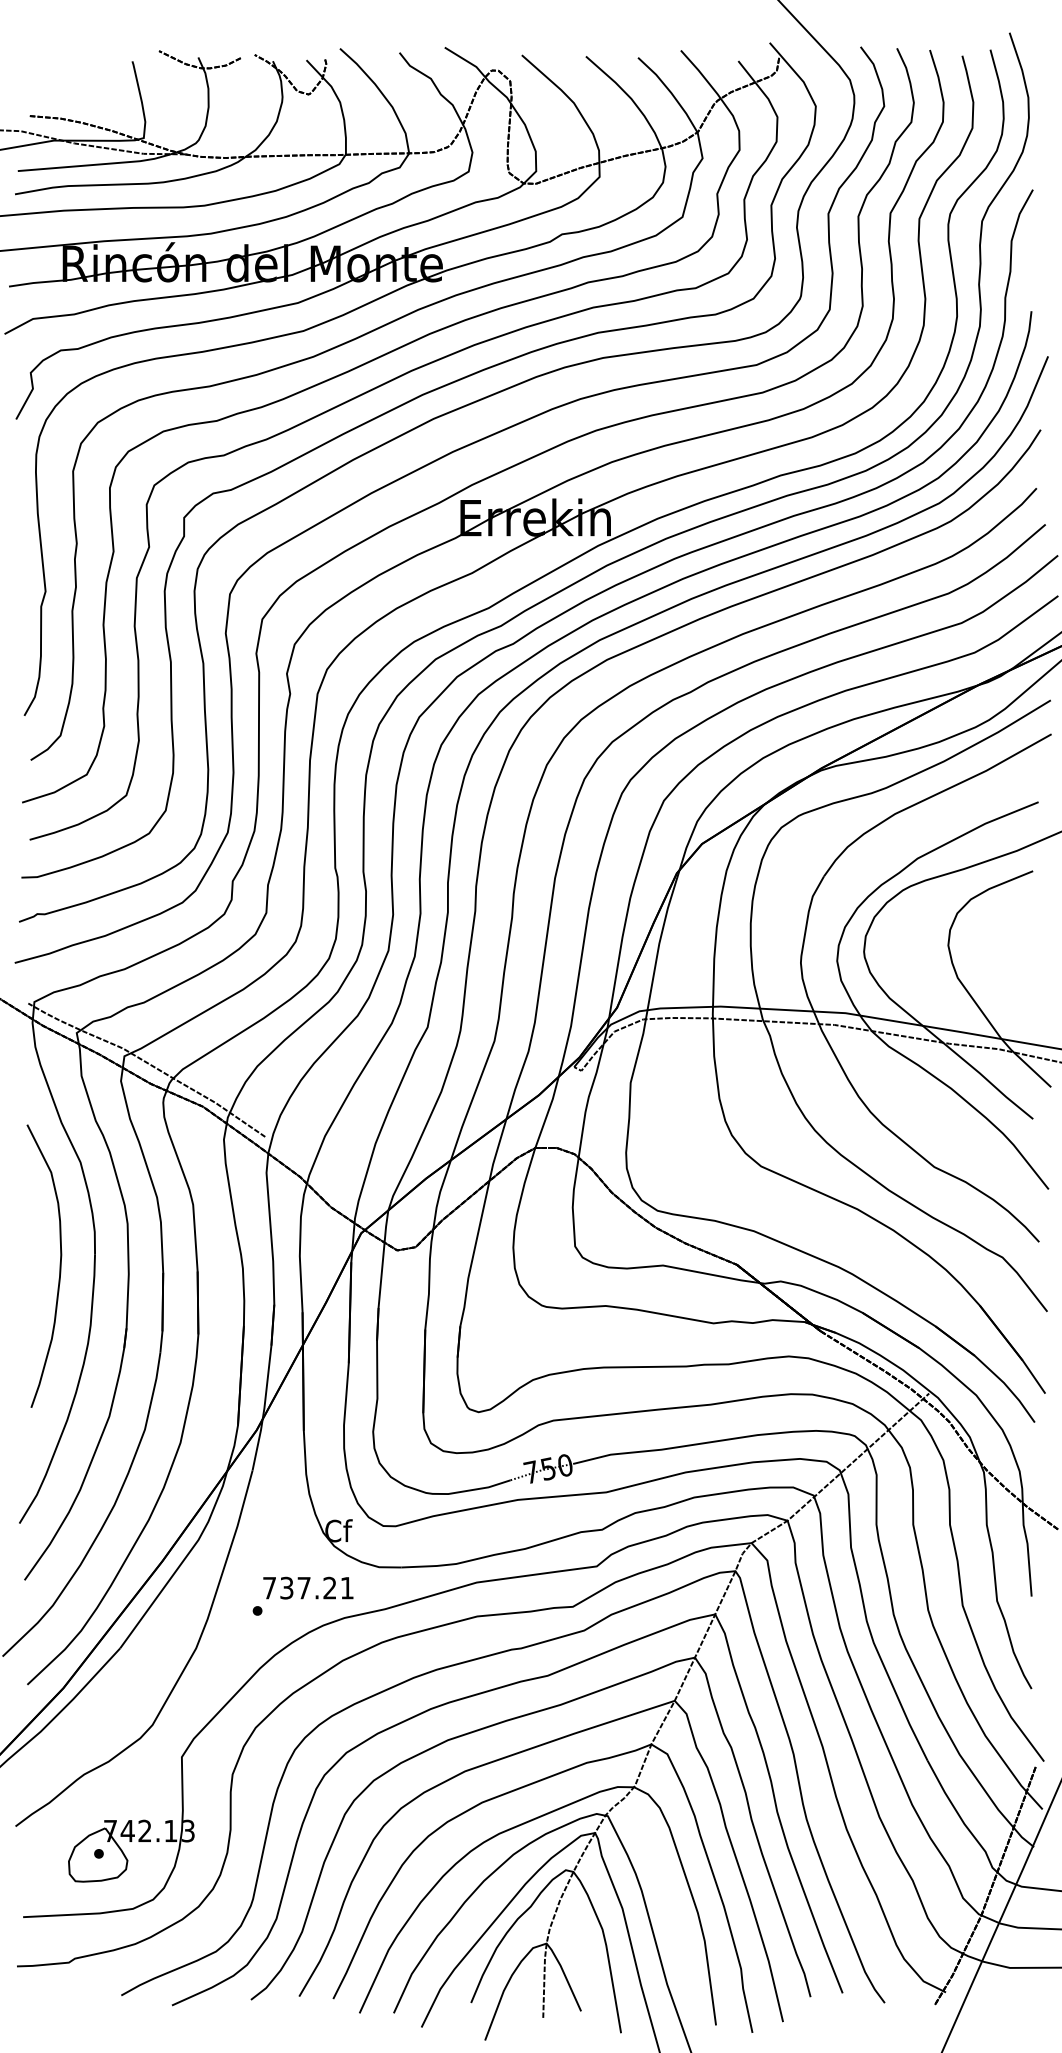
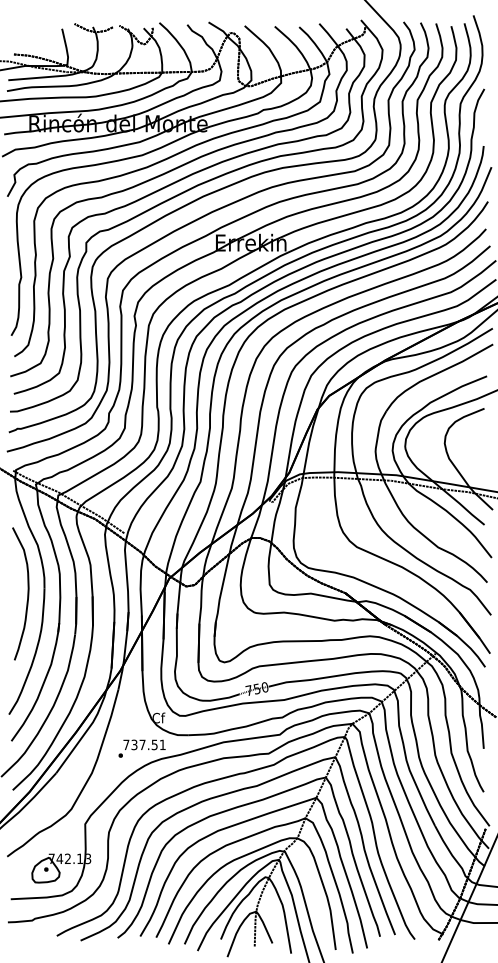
text: (329, 1587) -> (154, 744), 737.21 -> 737.51

